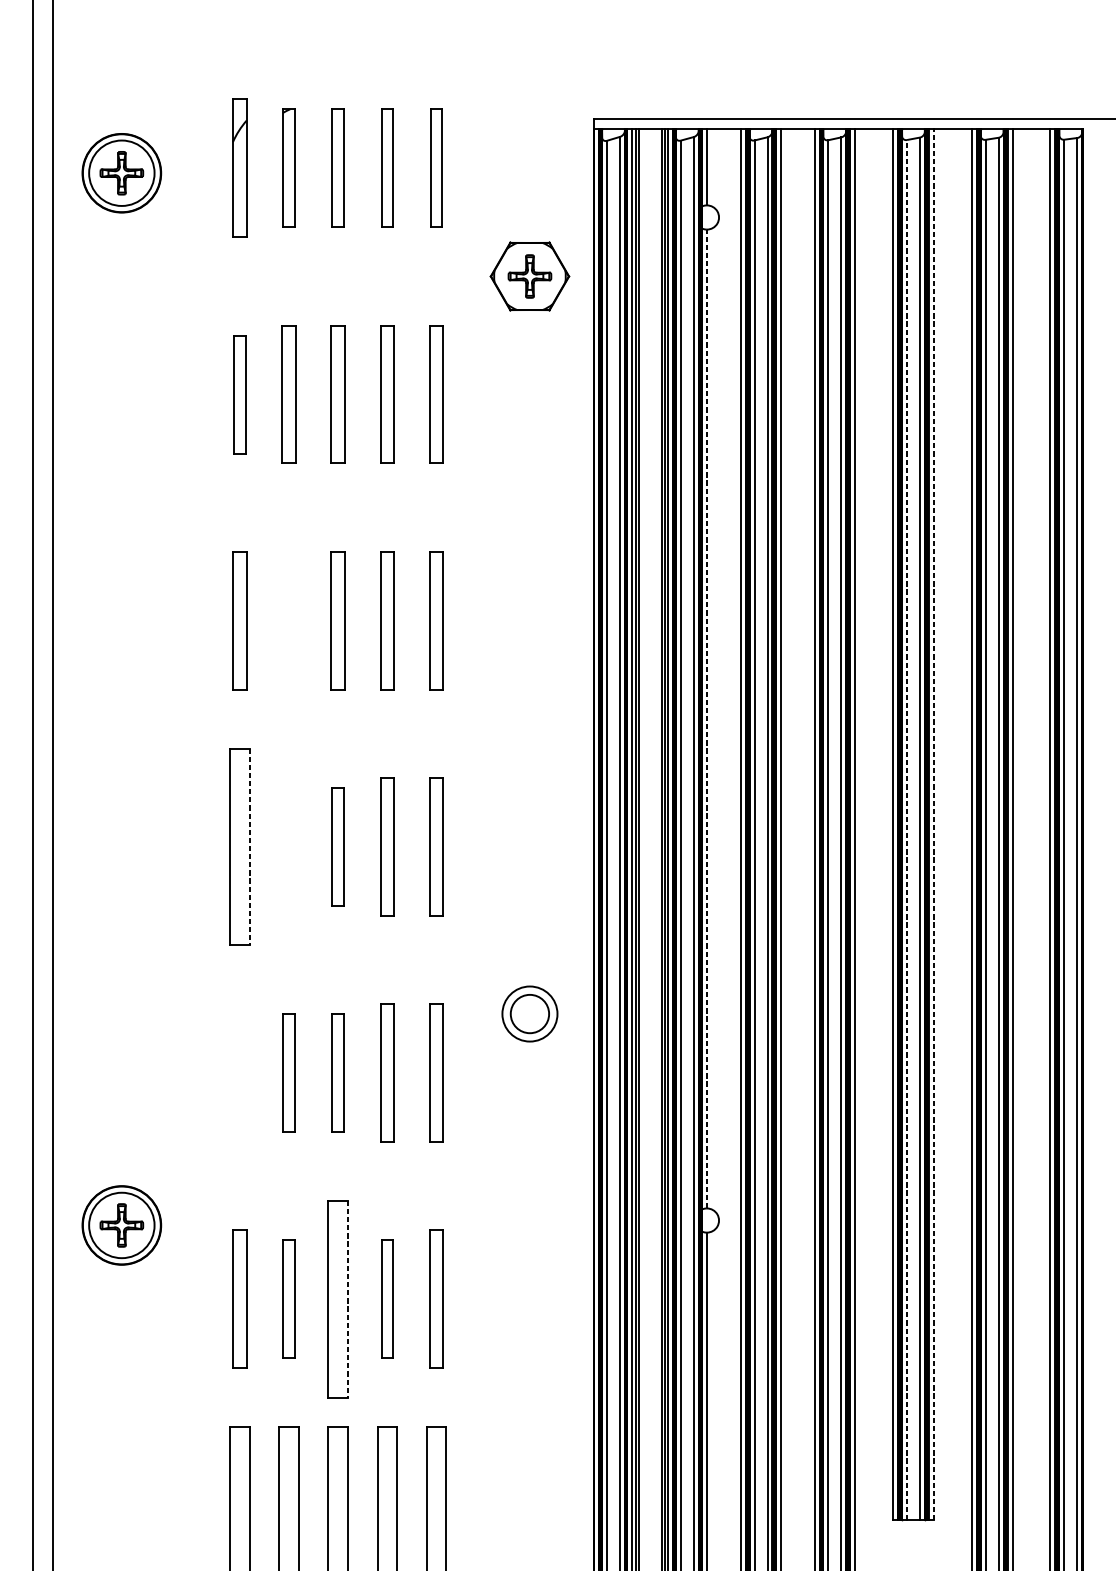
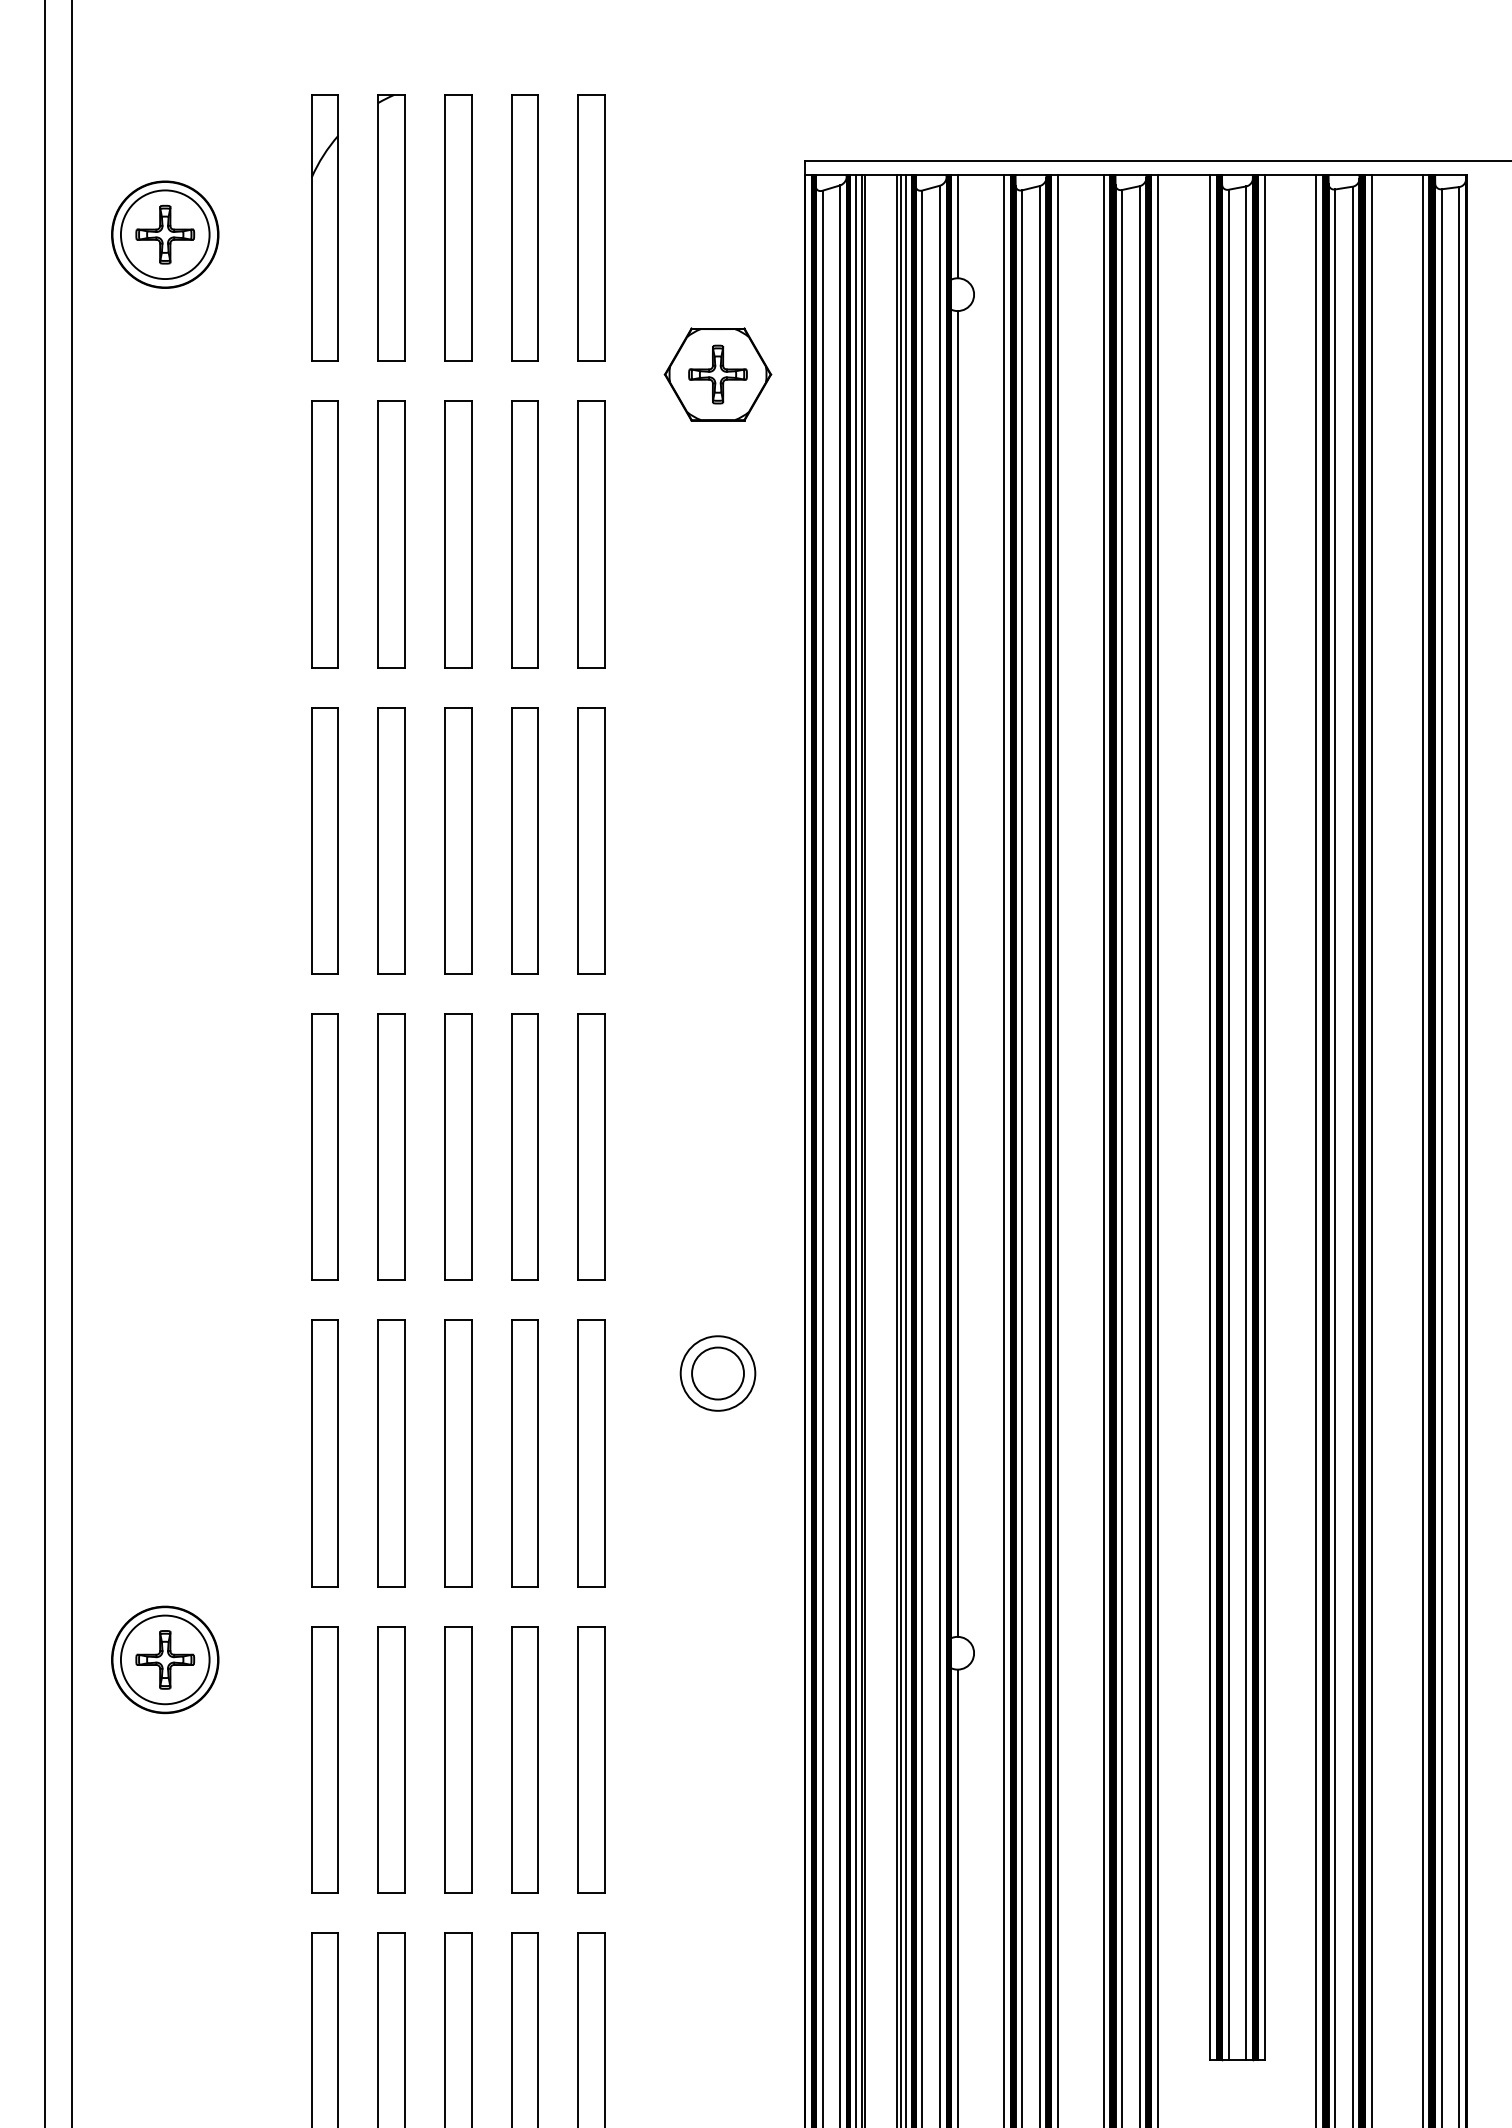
part: (239, 167) -> (324, 227), size x1.43
part: (288, 167) -> (391, 227), size x1.67
part: (338, 167) -> (458, 227), size x1.67
part: (387, 167) -> (524, 227), size x1.67
part: (436, 167) -> (591, 227), size x1.67
part: (239, 394) -> (324, 534), size x1.67
part: (288, 394) -> (391, 534), size x1.43
part: (338, 394) -> (458, 534), size x1.43
part: (387, 394) -> (524, 534), size x1.43
part: (436, 394) -> (591, 534), size x1.43
part: (239, 620) -> (324, 840), size x1.43
part: (288, 620) -> (391, 840), added
part: (338, 620) -> (458, 840), size x1.43
part: (387, 620) -> (524, 840), size x1.43
part: (436, 620) -> (591, 840), size x1.43
line: (706, 718) -> (957, 973), dashed -> solid
line: (933, 824) -> (1264, 1116), dashed -> solid
line: (906, 830) -> (1228, 1124), dashed -> solid
part: (288, 846) -> (391, 1146), added
part: (338, 846) -> (458, 1146), size x1.67
part: (387, 846) -> (524, 1146), size x1.43
part: (436, 846) -> (591, 1146), size x1.43
line: (249, 847) -> (338, 1147), dashed -> solid
part: (239, 1073) -> (324, 1453), added
part: (288, 1073) -> (391, 1453), size x1.67
part: (338, 1073) -> (458, 1453), size x1.67
part: (387, 1073) -> (524, 1453), size x1.43
part: (436, 1073) -> (591, 1453), size x1.43
part: (239, 1298) -> (324, 1759), size x1.43
part: (288, 1298) -> (391, 1759), size x1.67
part: (387, 1298) -> (524, 1759), size x1.67
part: (436, 1298) -> (591, 1759), size x1.43
line: (347, 1299) -> (471, 1760), dashed -> solid

